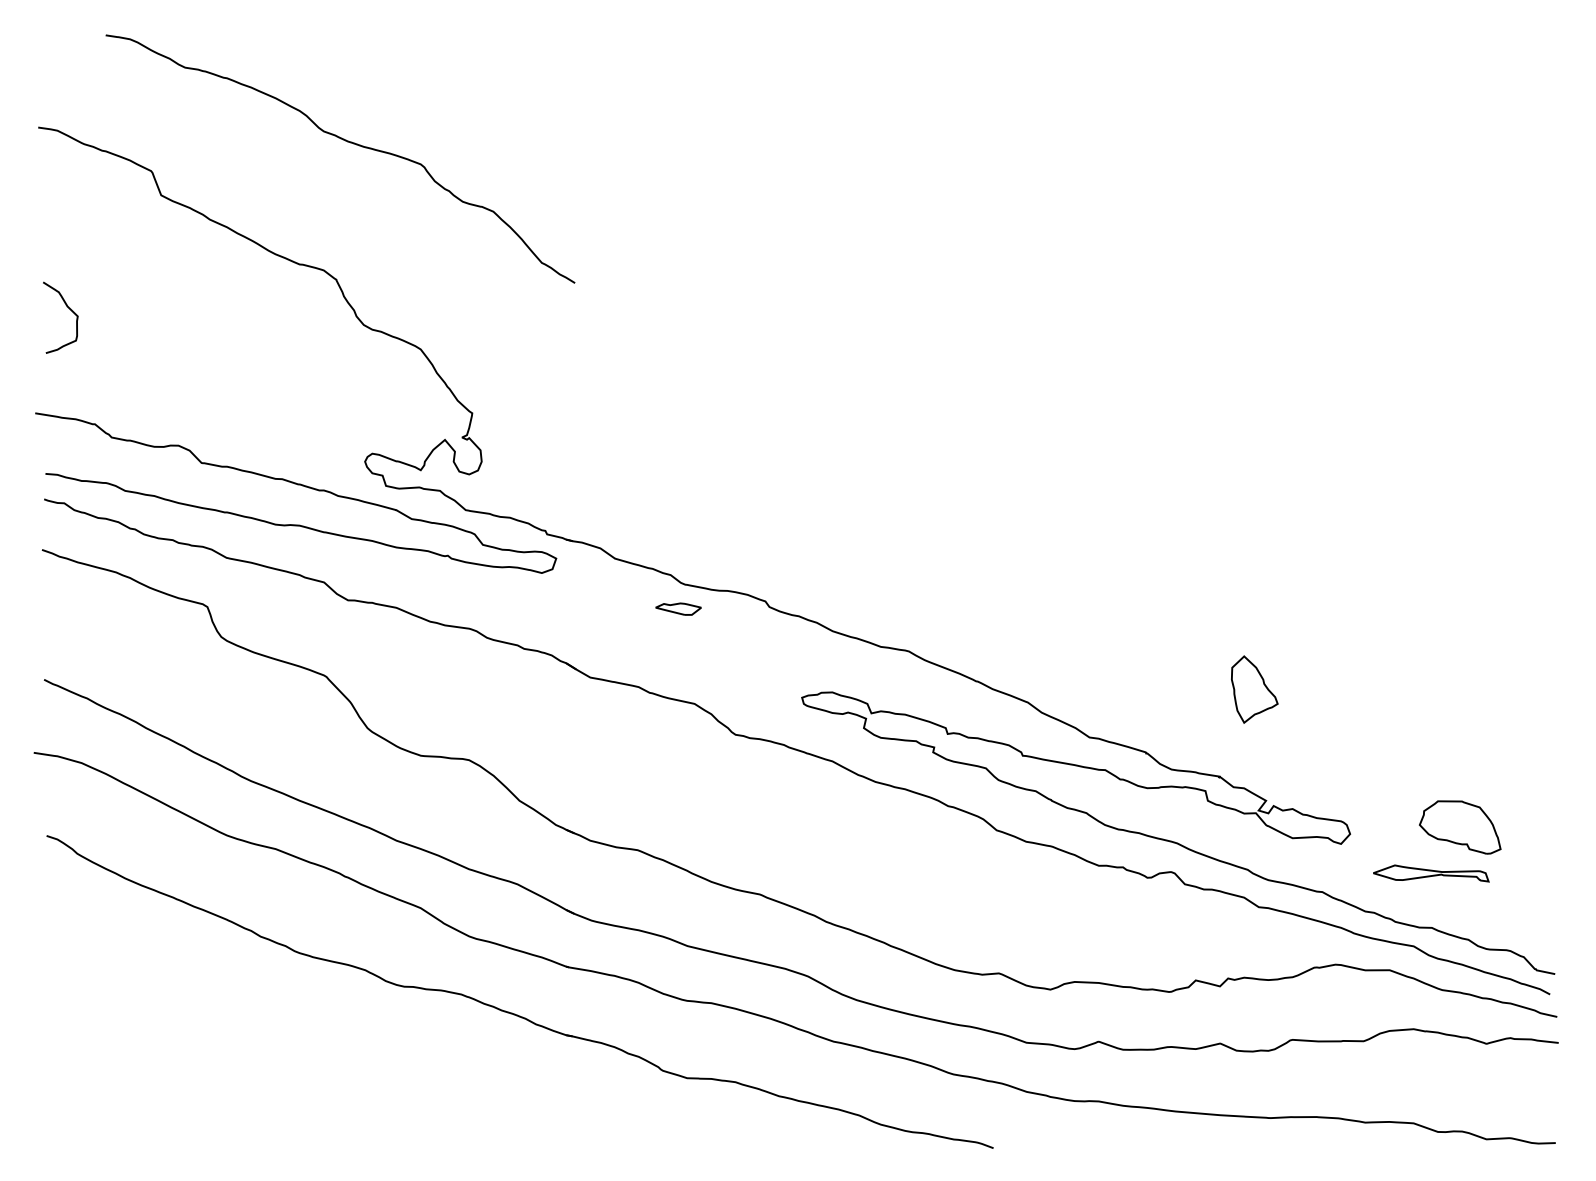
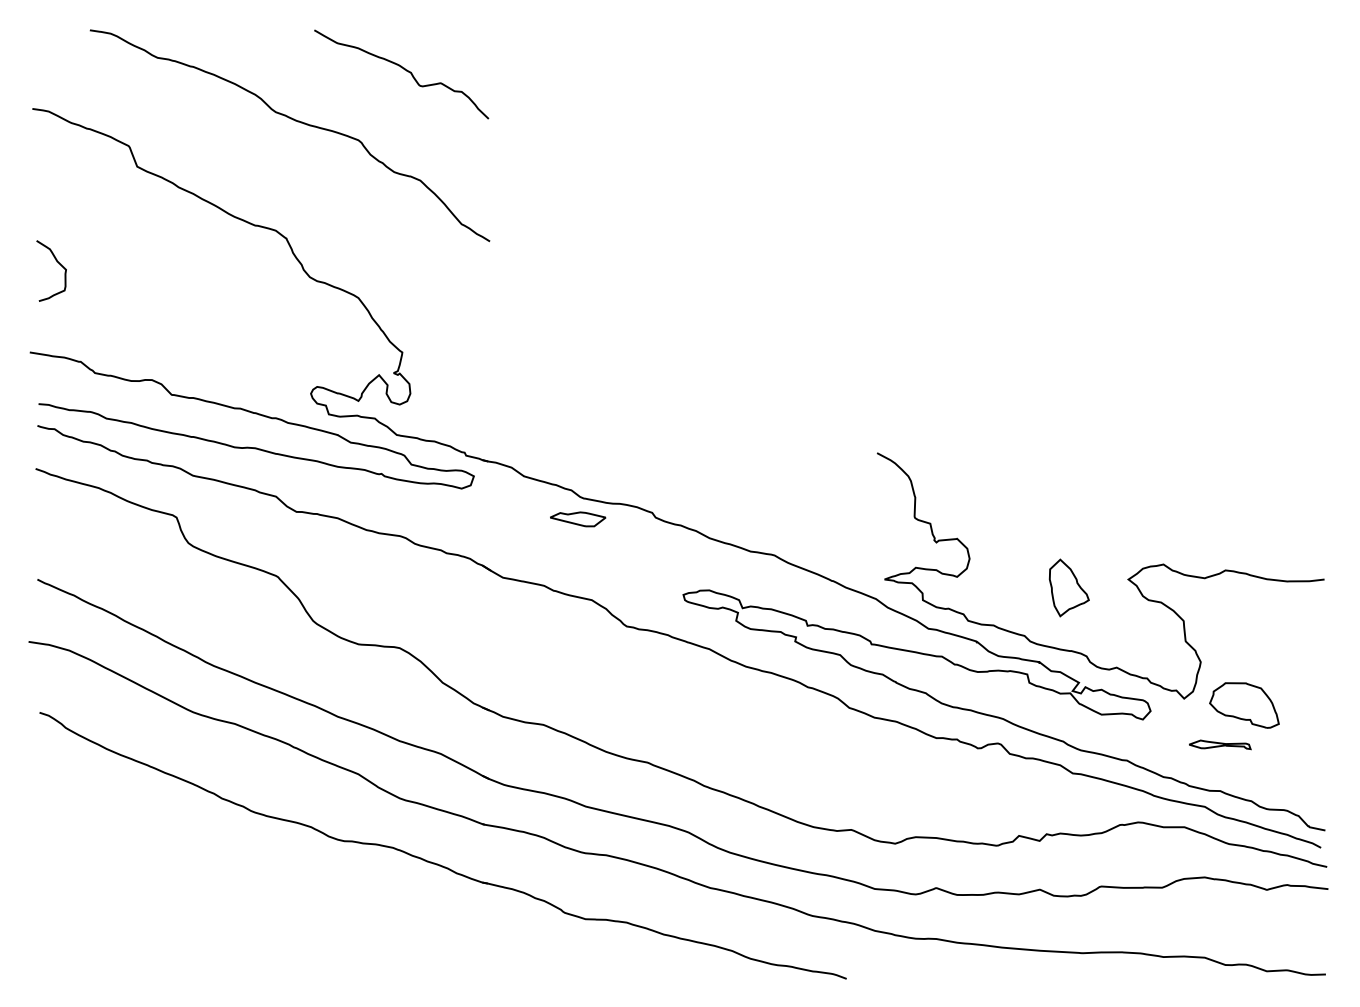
curve: (474, 82) -> (404, 70), added
part: (678, 609) -> (578, 519), size x1.43
curve: (1323, 679) -> (1127, 579), added
part: (1432, 873) -> (1220, 744), size x0.62

